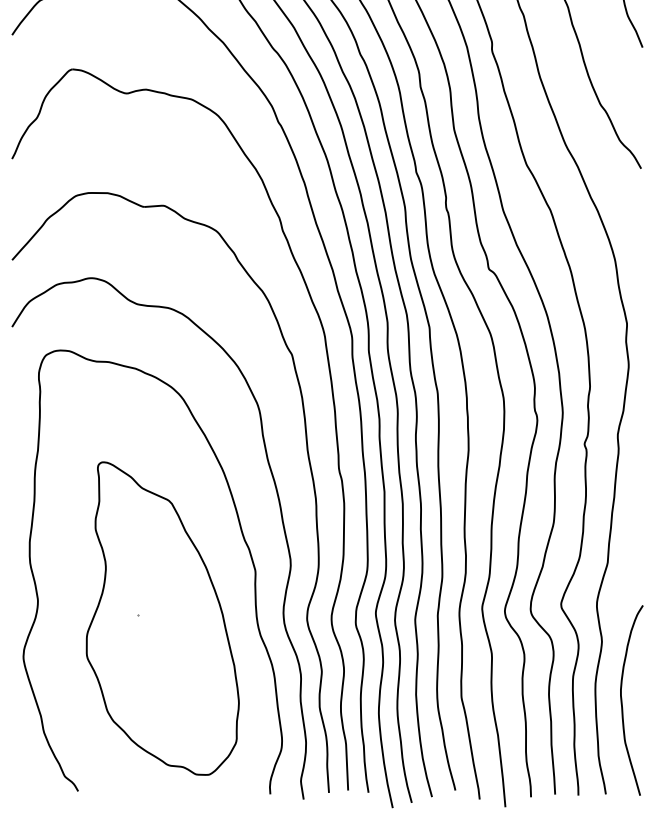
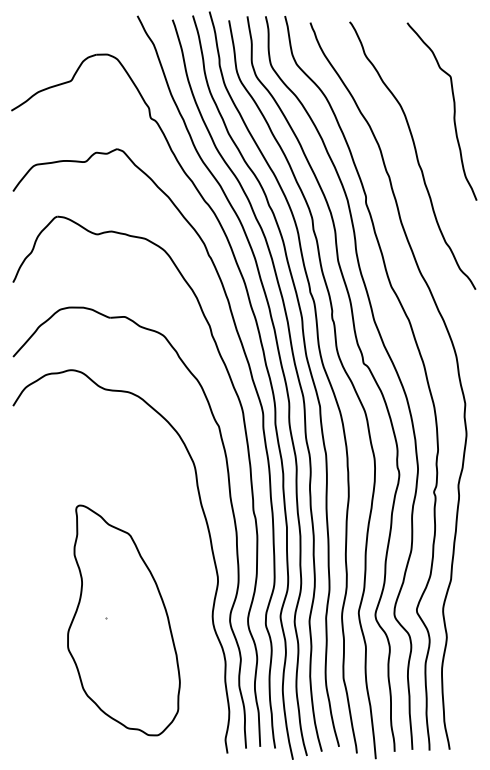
curve: (242, 538) -> (182, 561), removed
curve: (623, 701) -> (462, 681), removed

